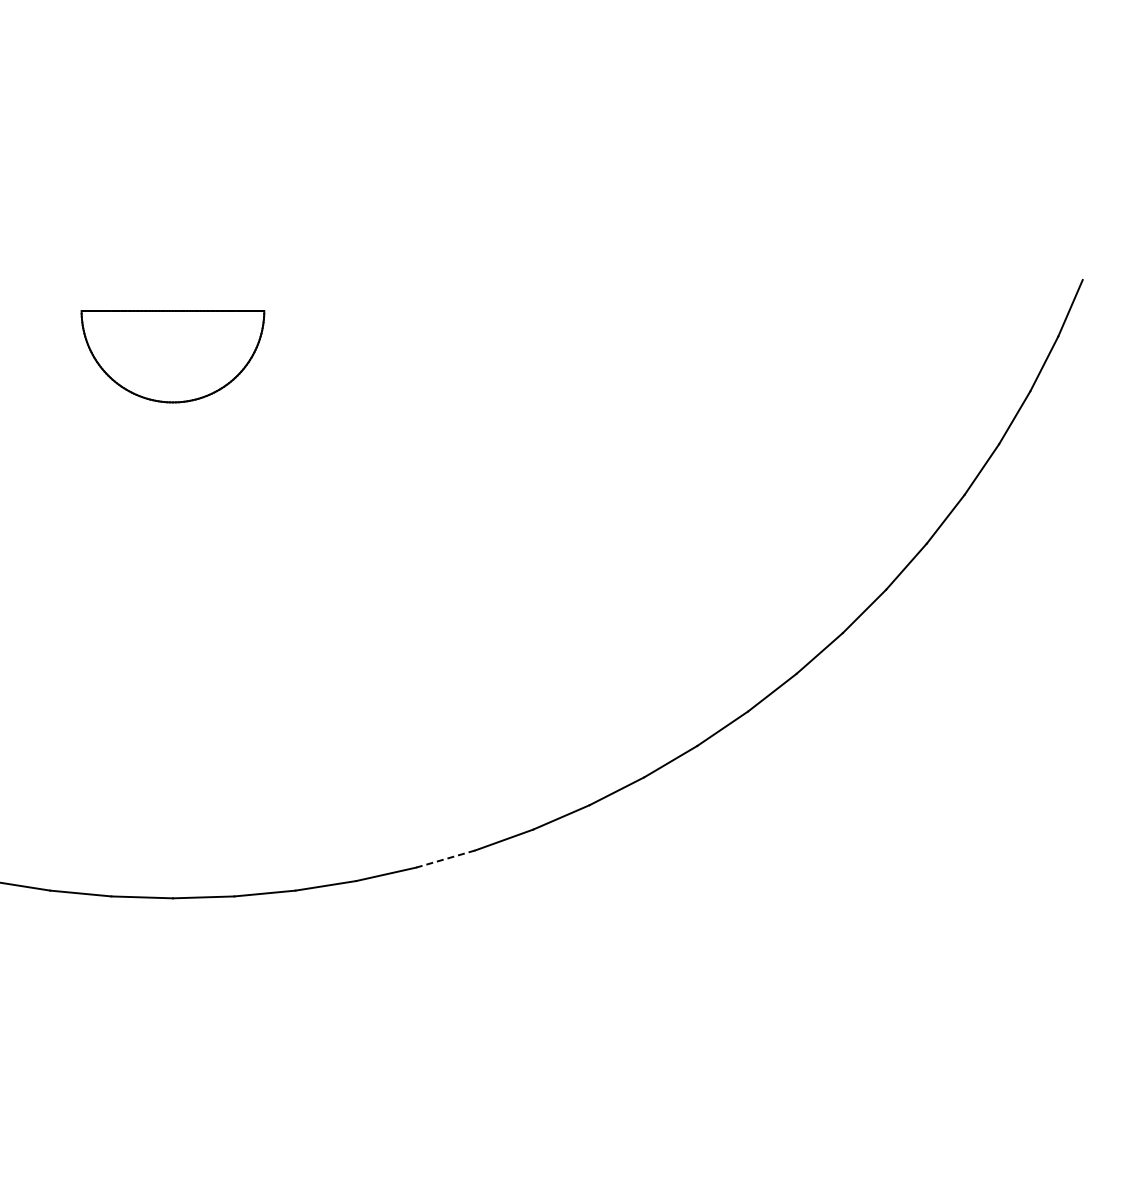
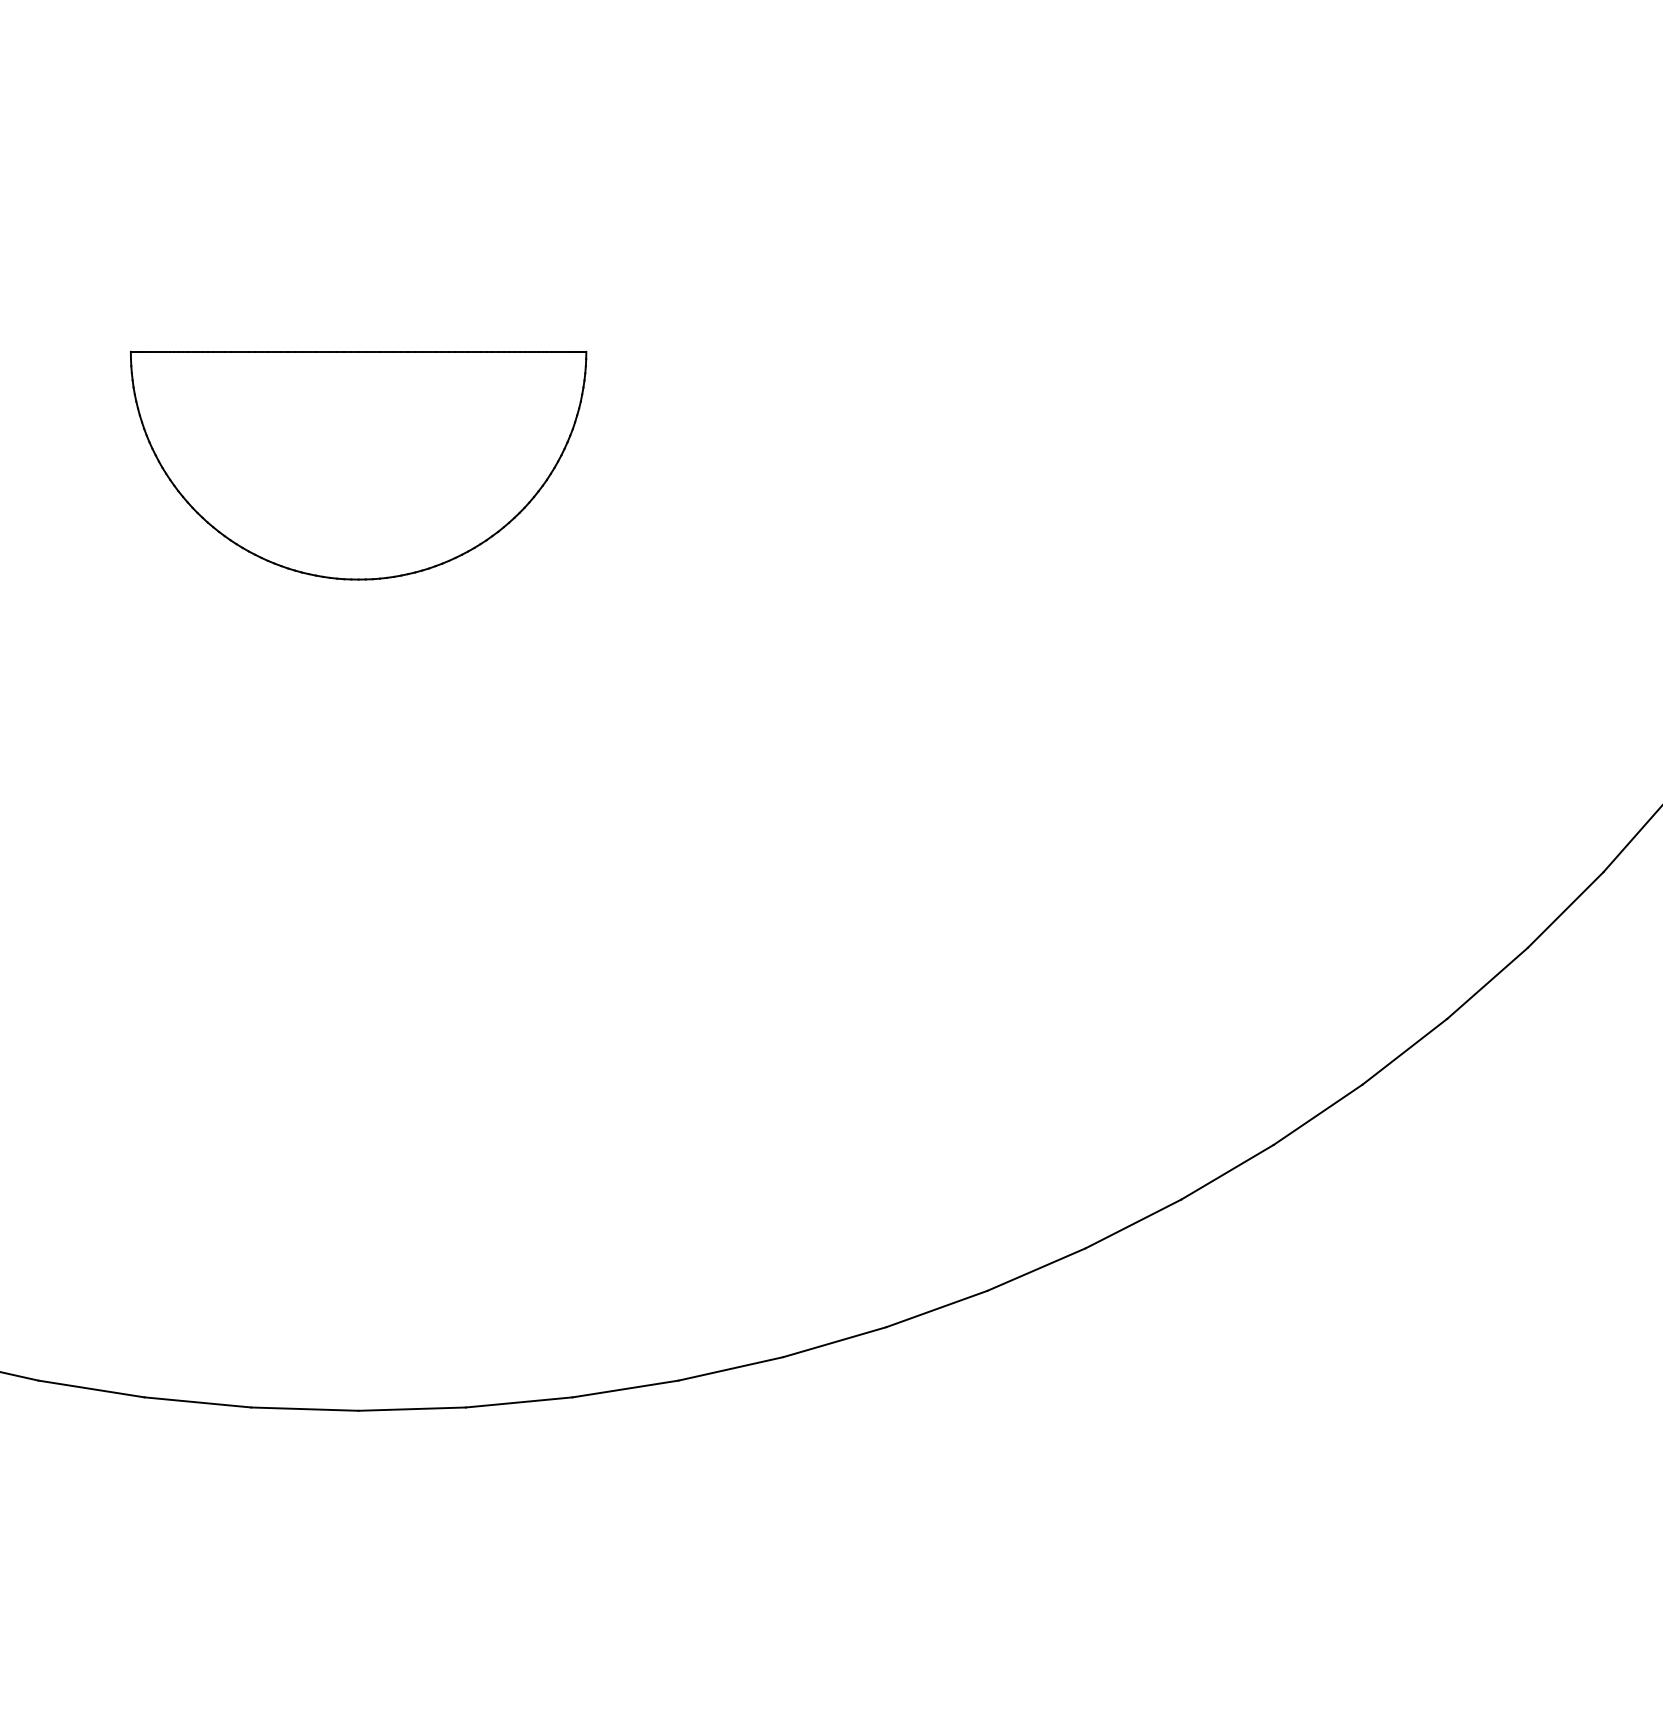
part: (172, 356) -> (357, 465), size x1.43
line: (445, 859) -> (834, 1343), dashed -> solid

